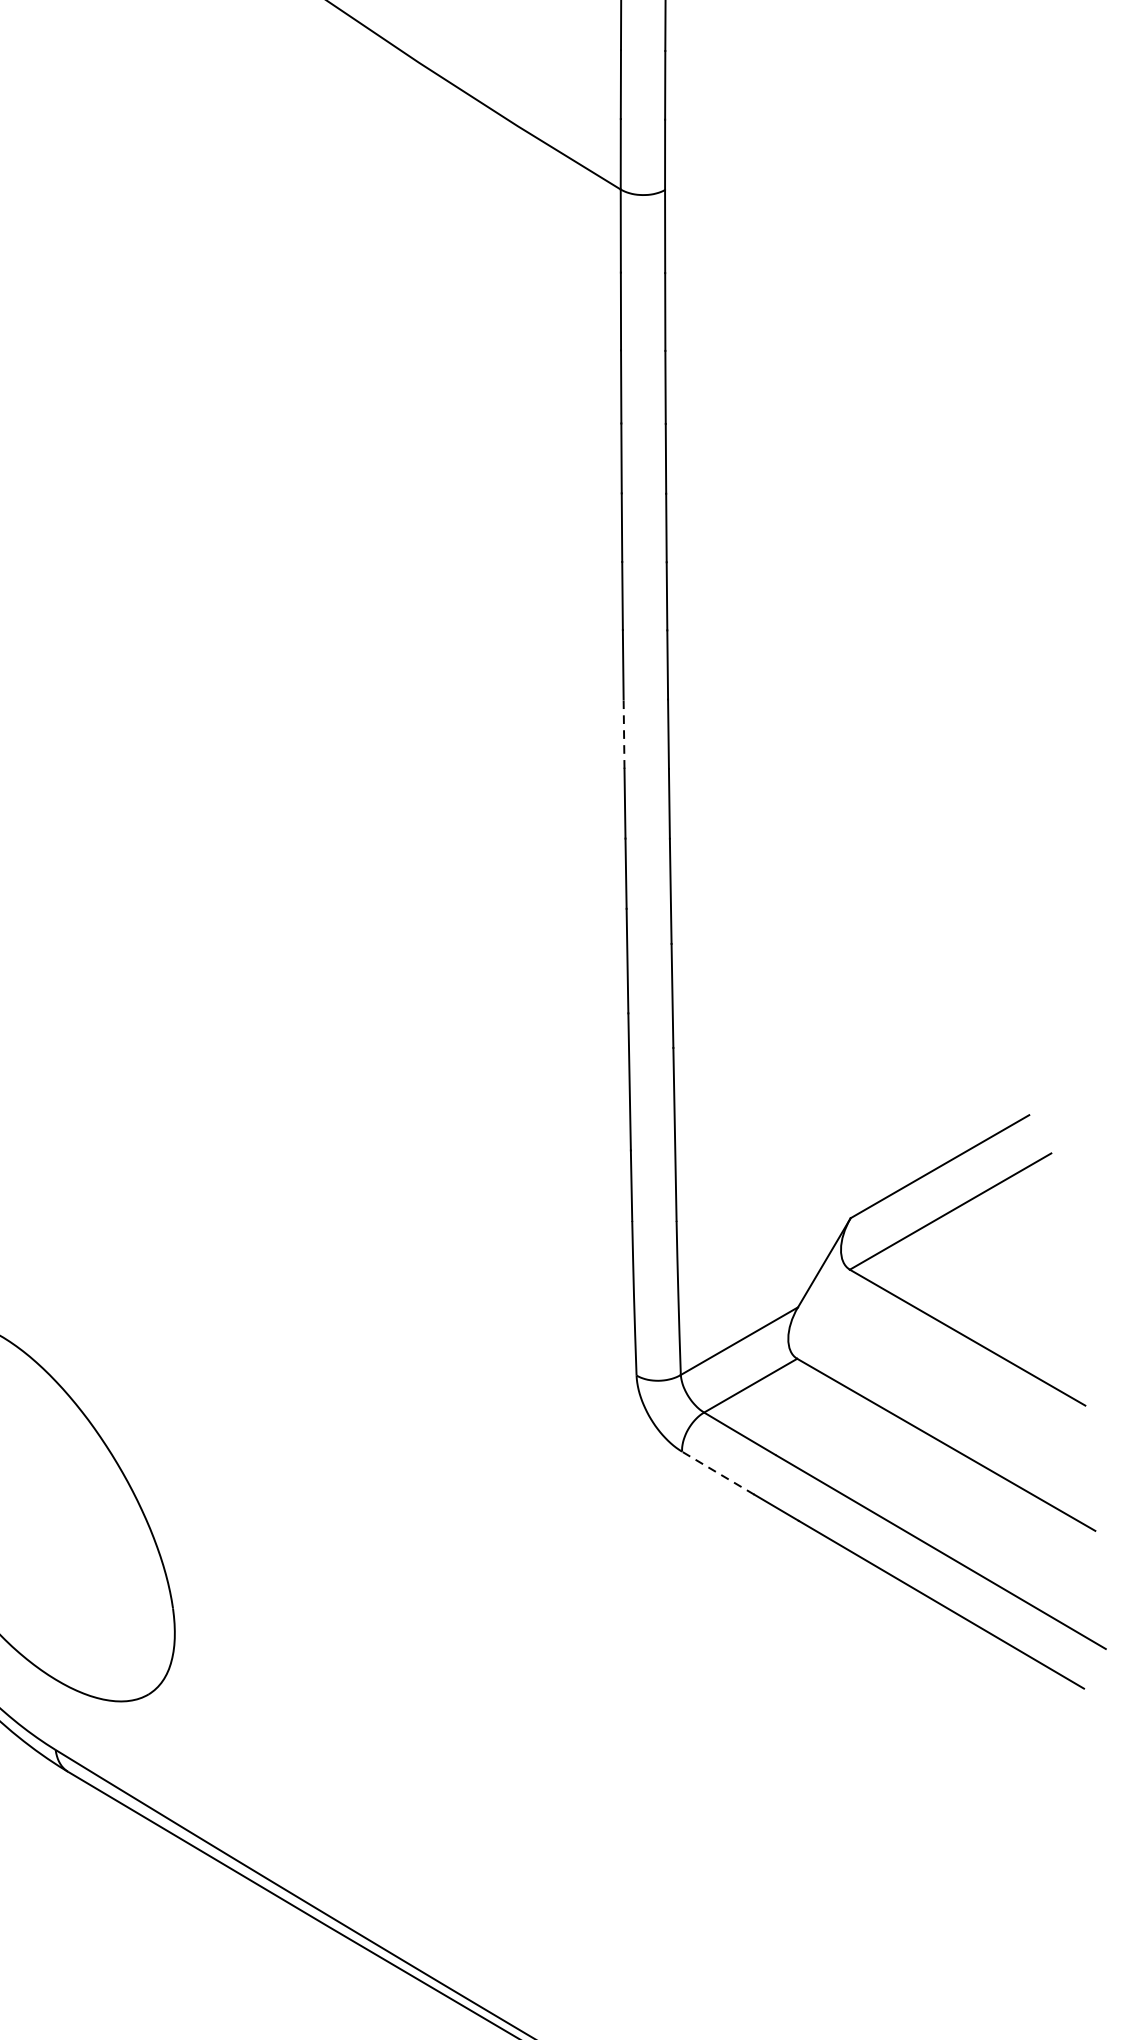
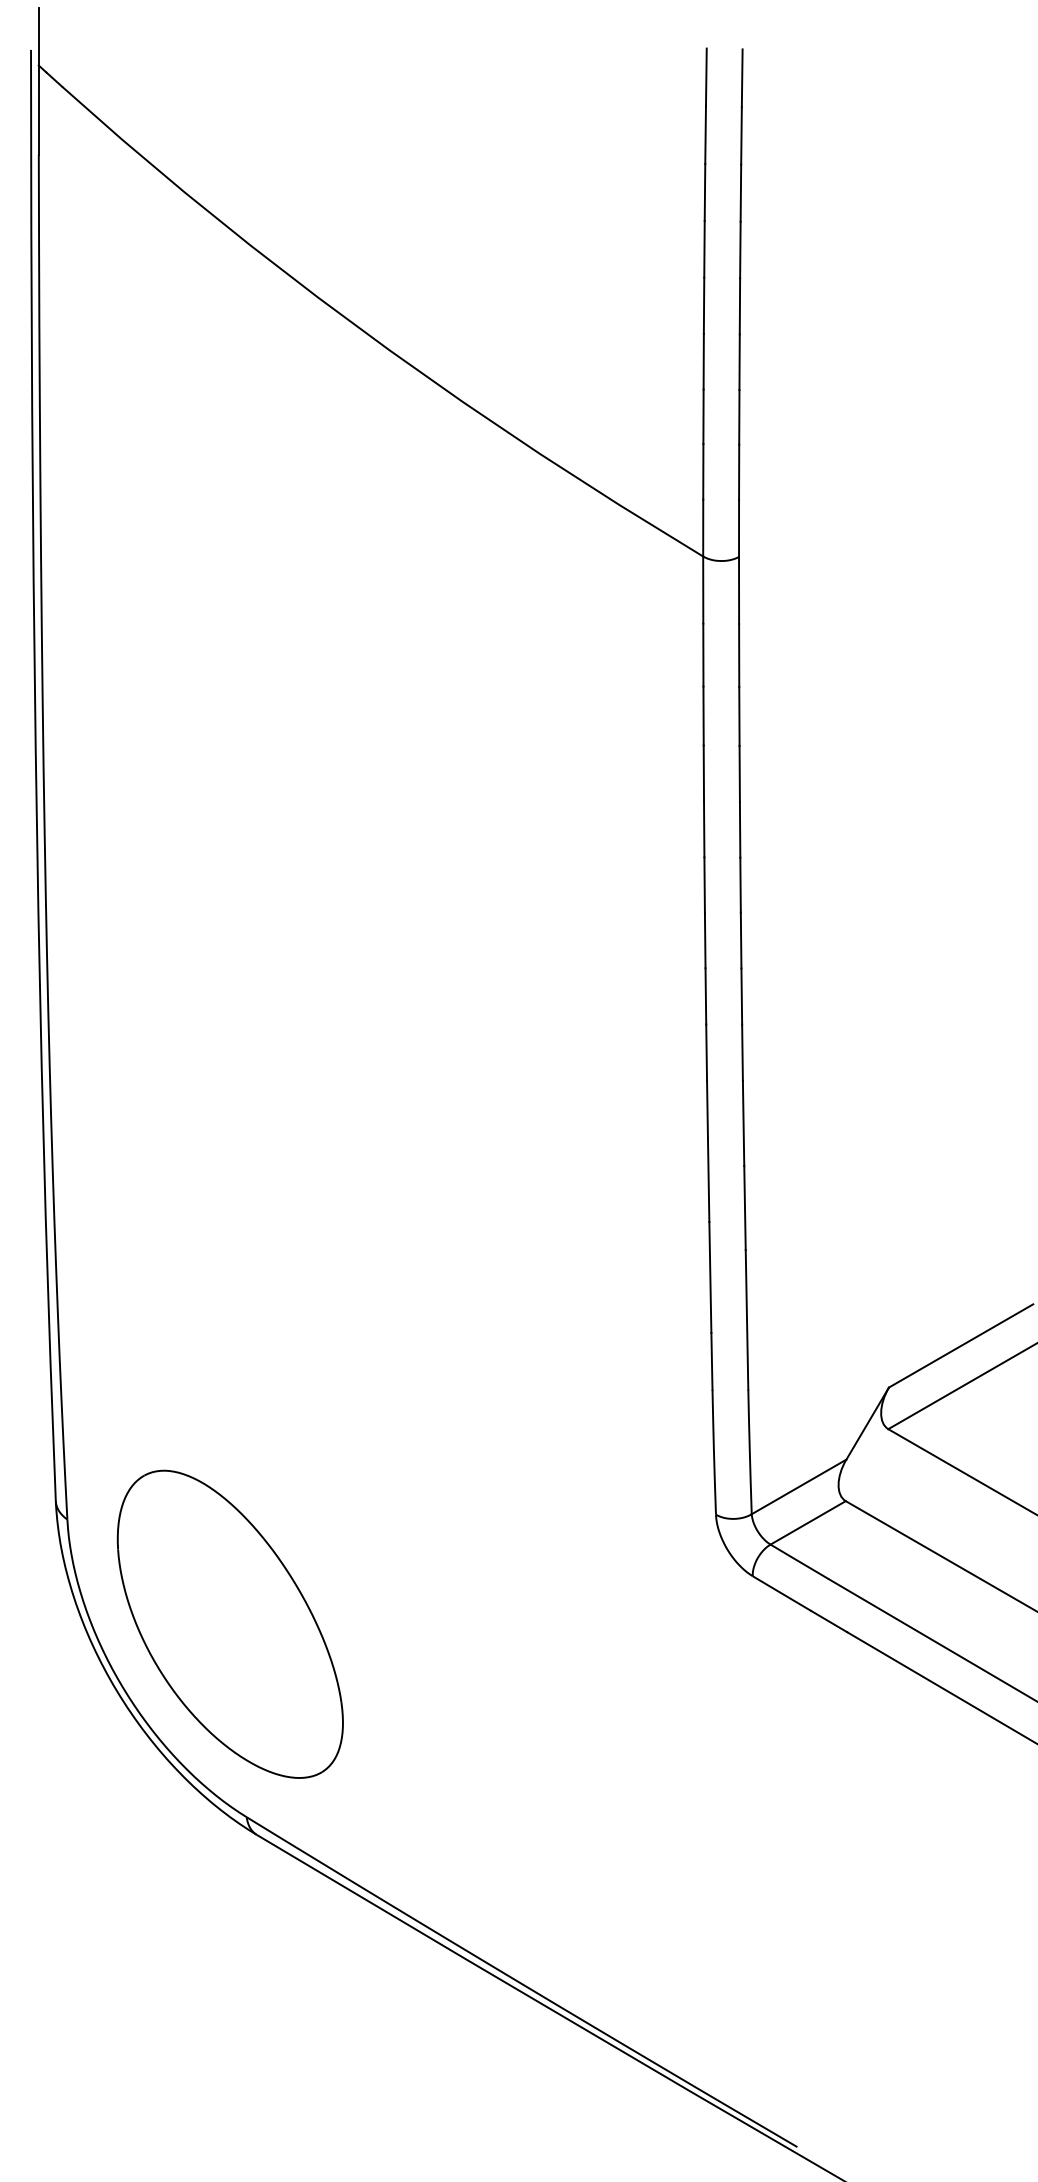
line: (623, 732) -> (705, 995), dashed -> solid
line: (717, 1473) -> (781, 1593), dashed -> solid

